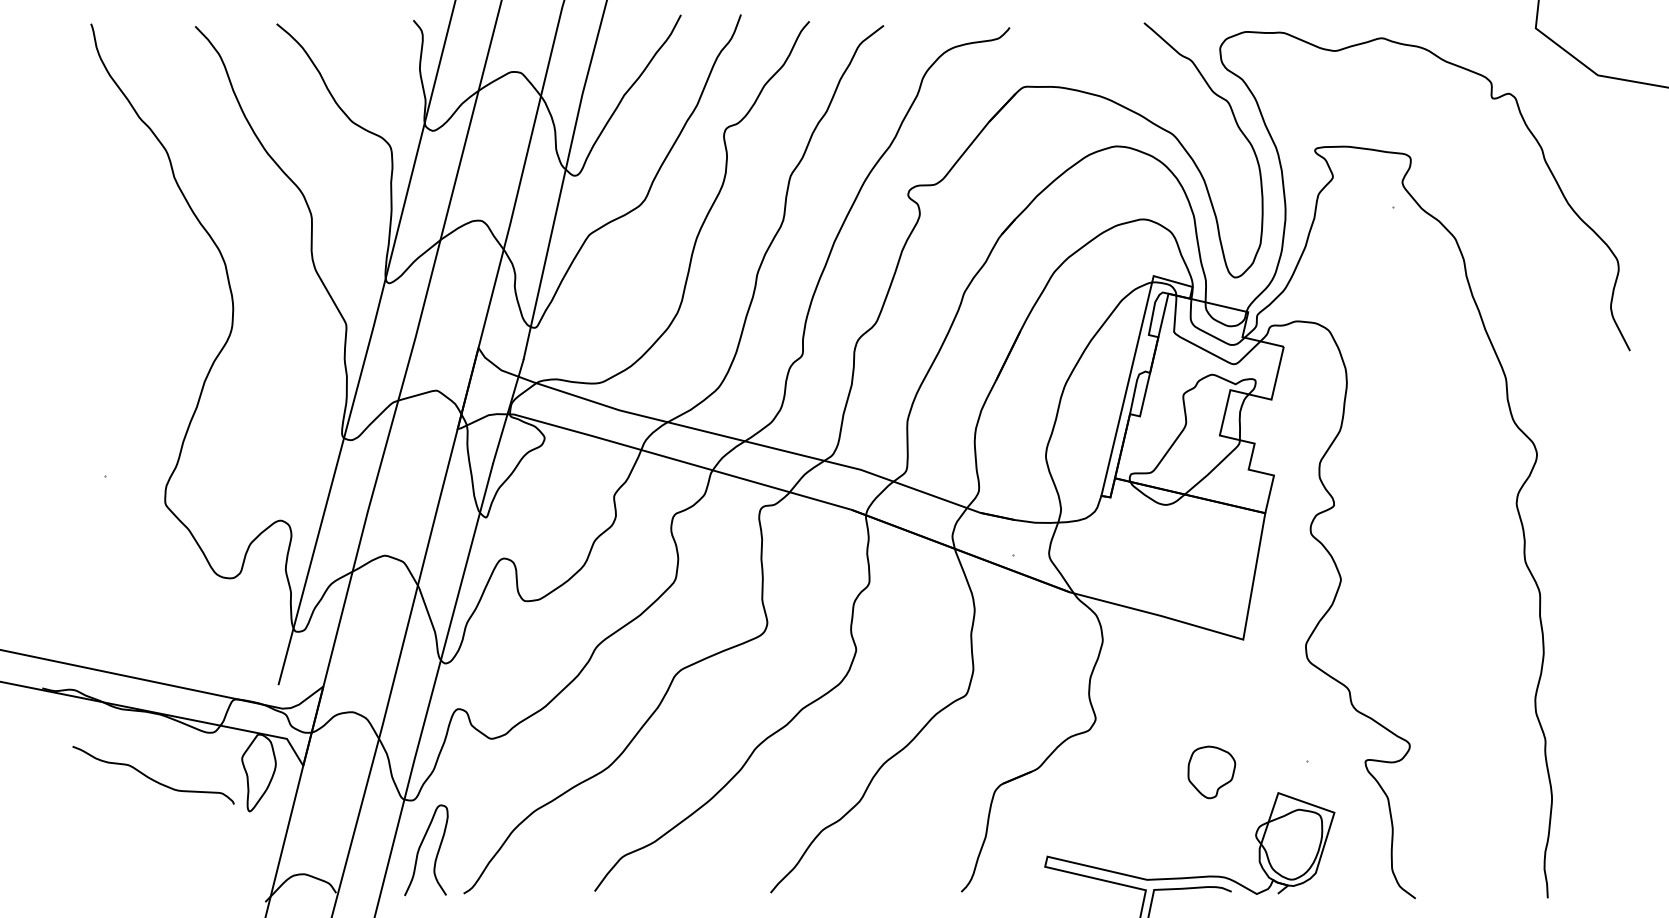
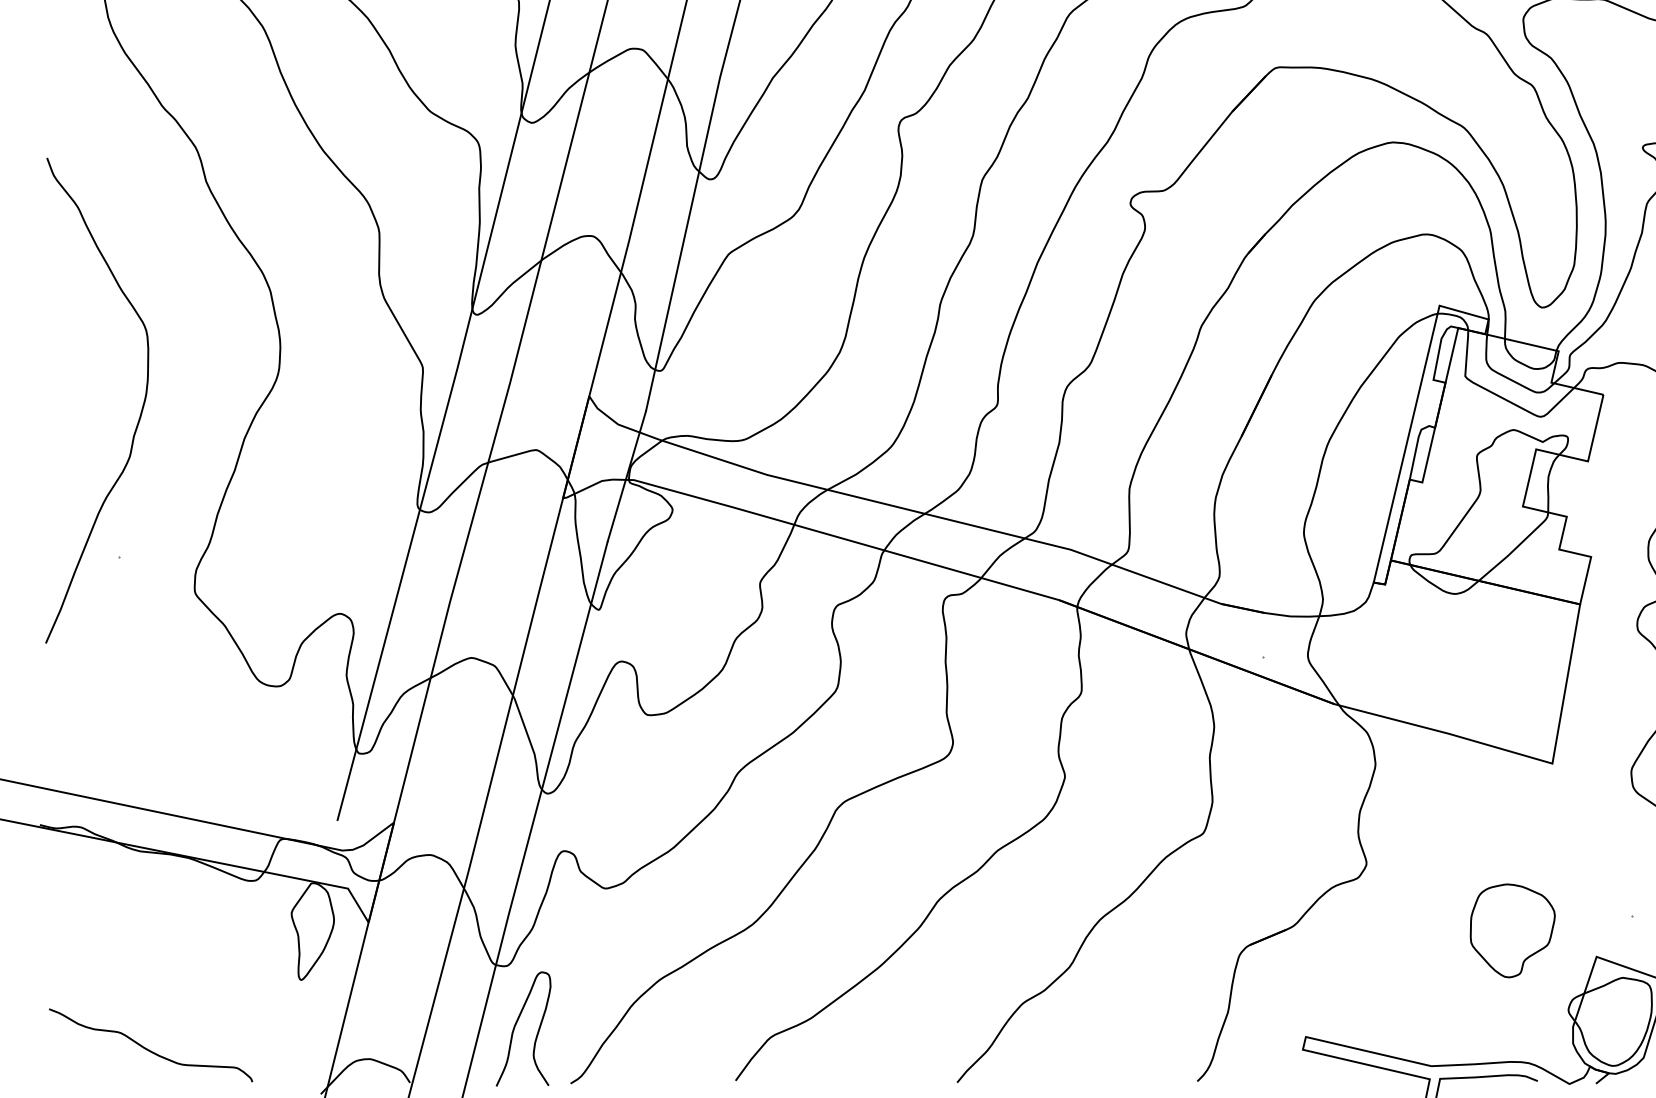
curve: (122, 358) -> (140, 409), added
part: (1211, 772) -> (1512, 930), size x1.43
curve: (152, 778) -> (149, 1049), moved

